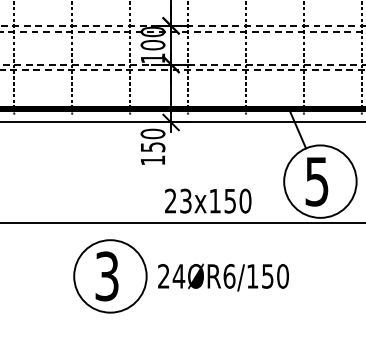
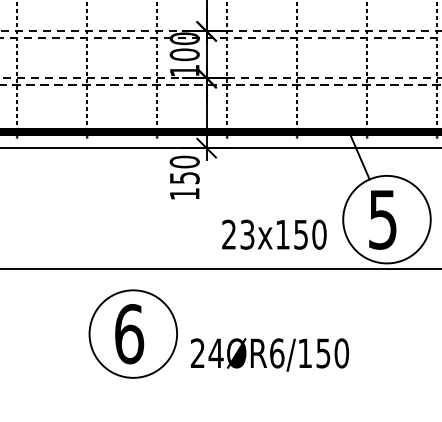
text: (208, 200) -> (274, 233), moved
text: (107, 276) -> (129, 334), 3 -> 6
text: (223, 277) -> (269, 354), moved

